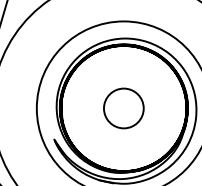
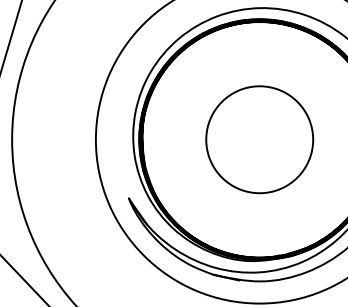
circle: (123, 108) -> (259, 139), size x1.43

